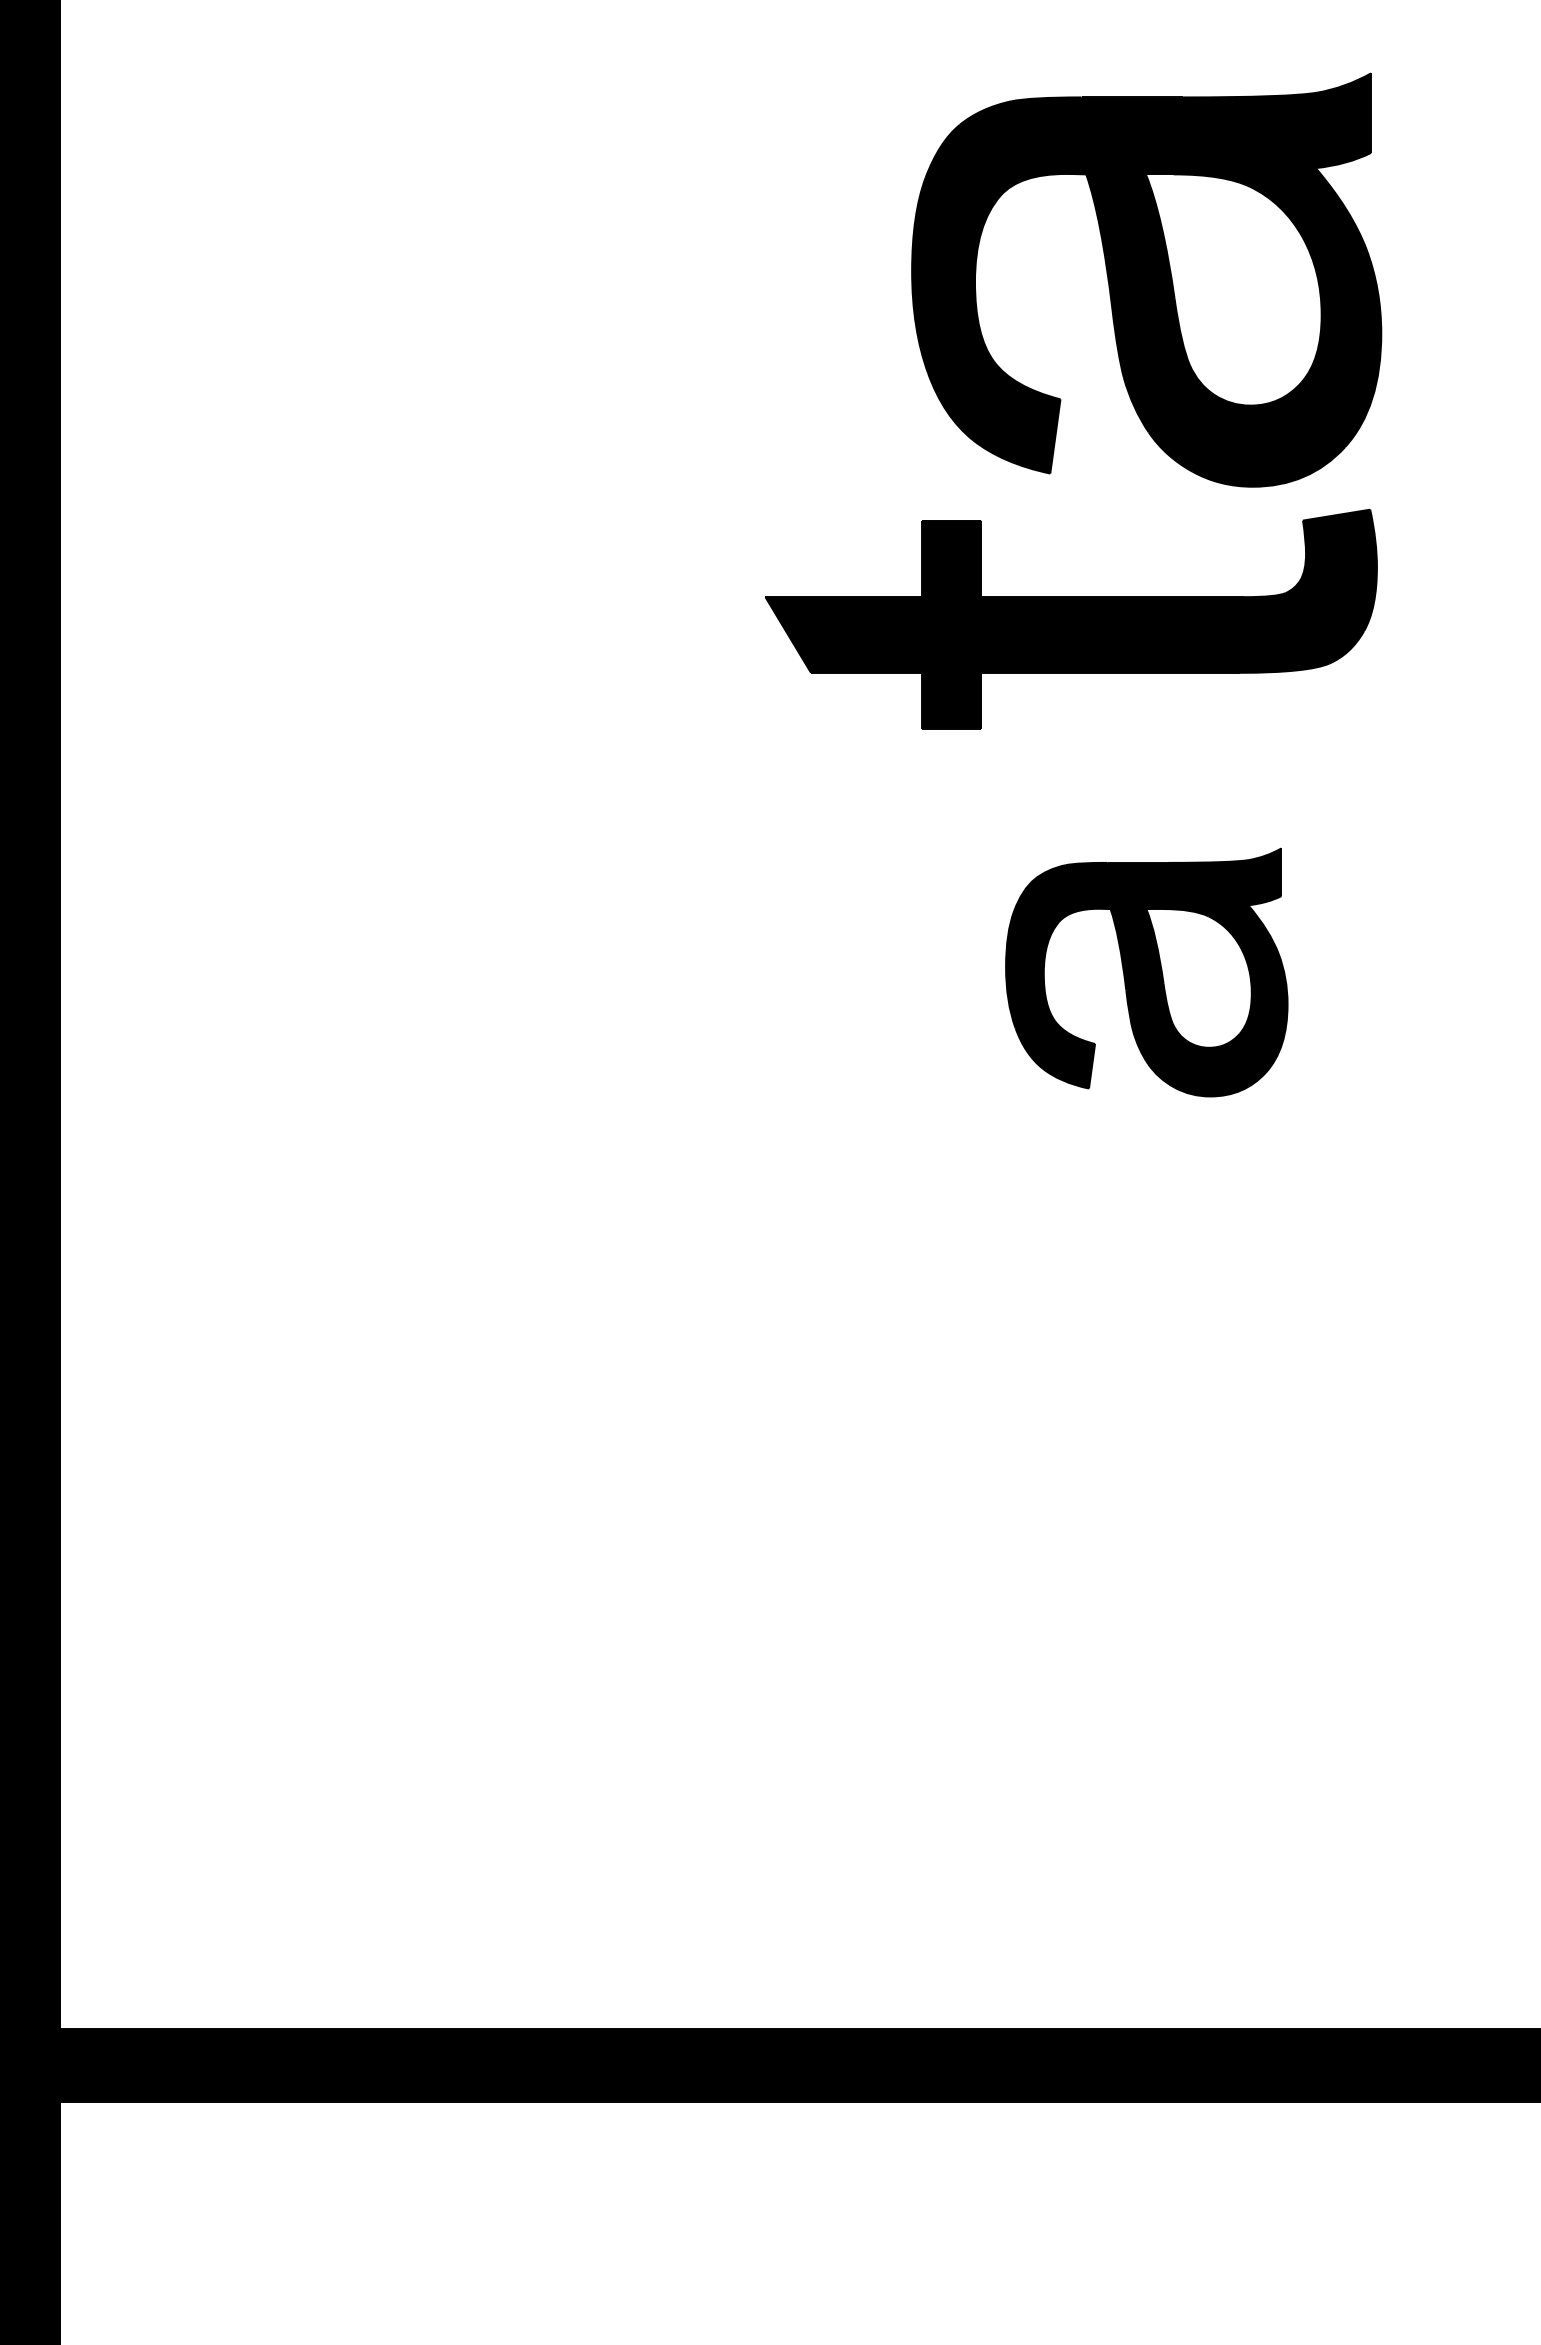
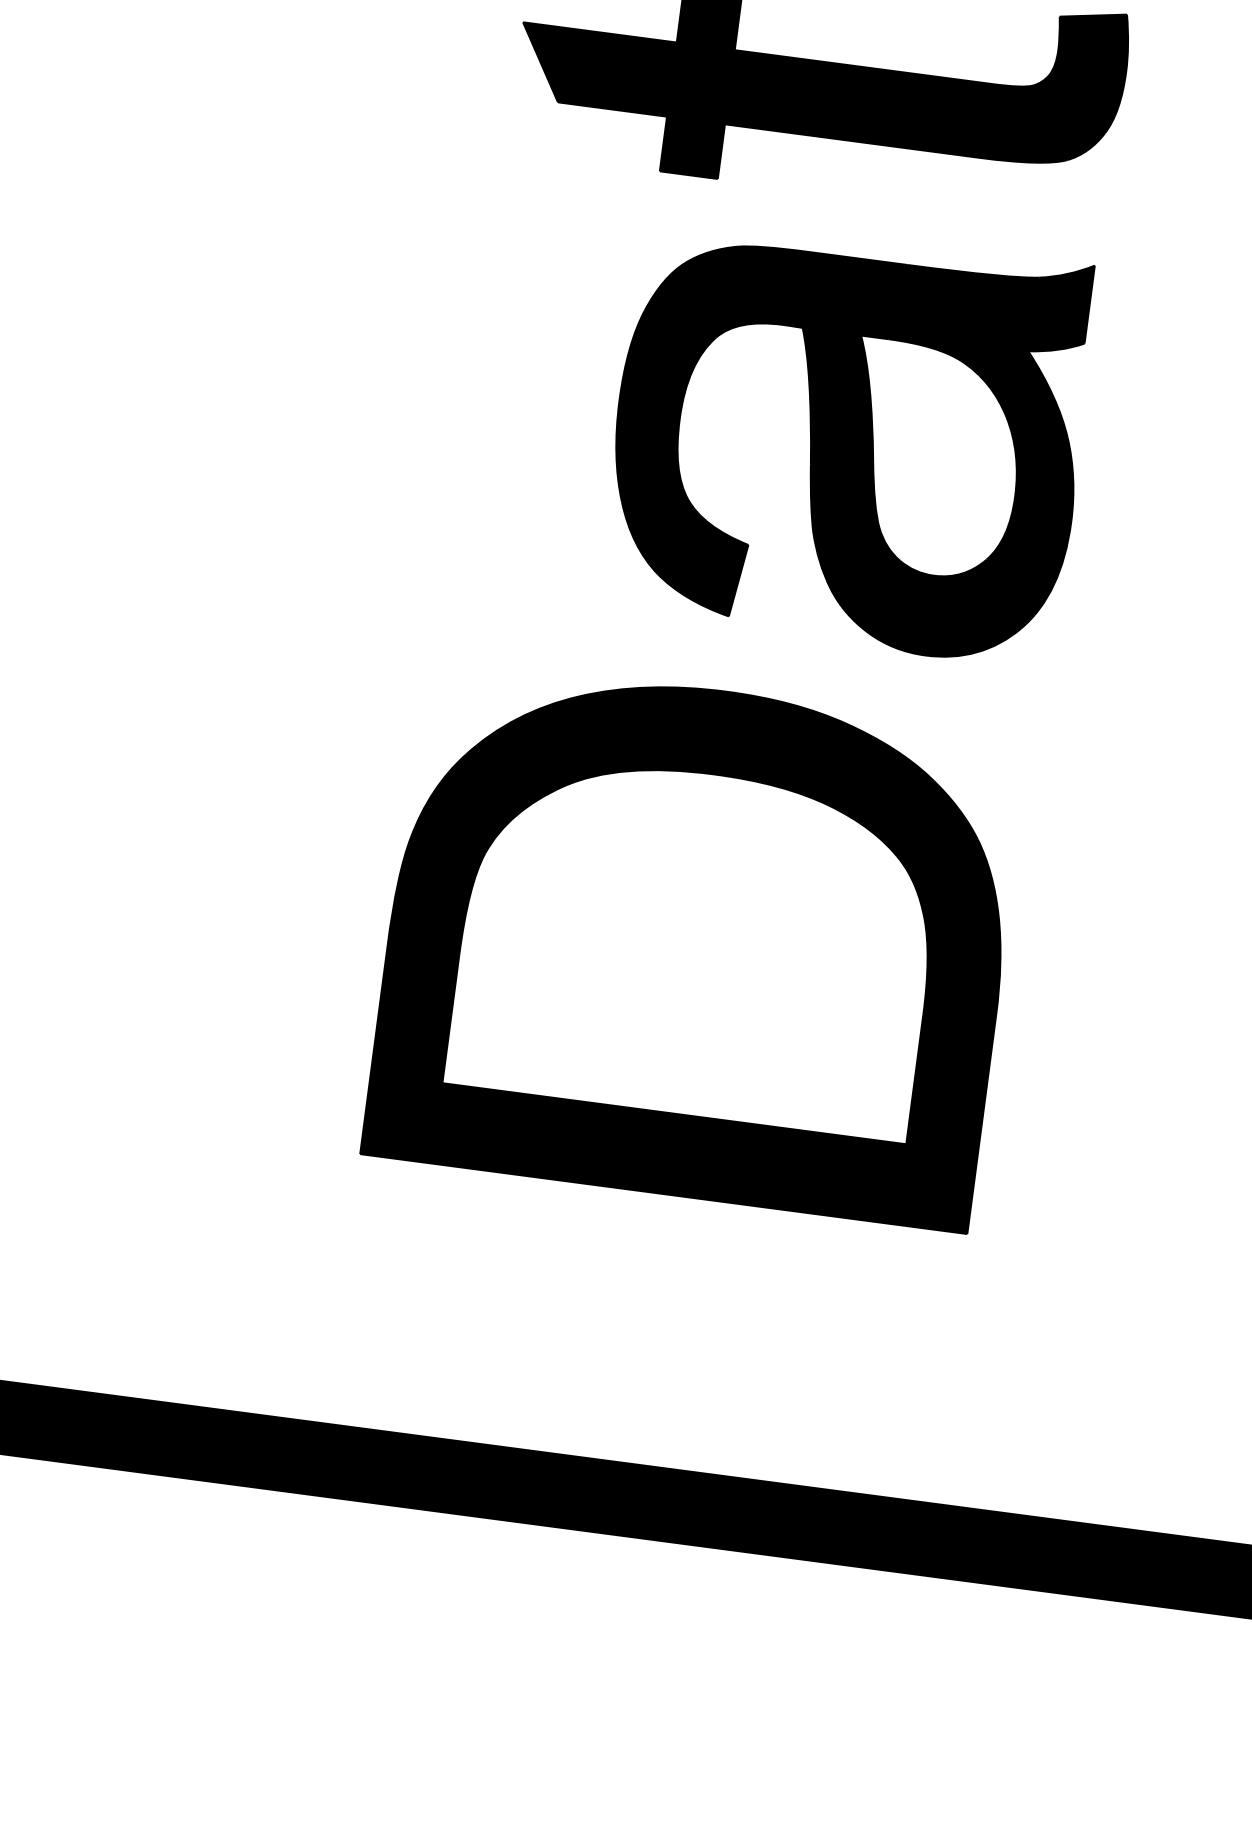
part: (1146, 972) -> (848, 439), size x1.67
part: (1060, 1497) -> (696, 942), added

